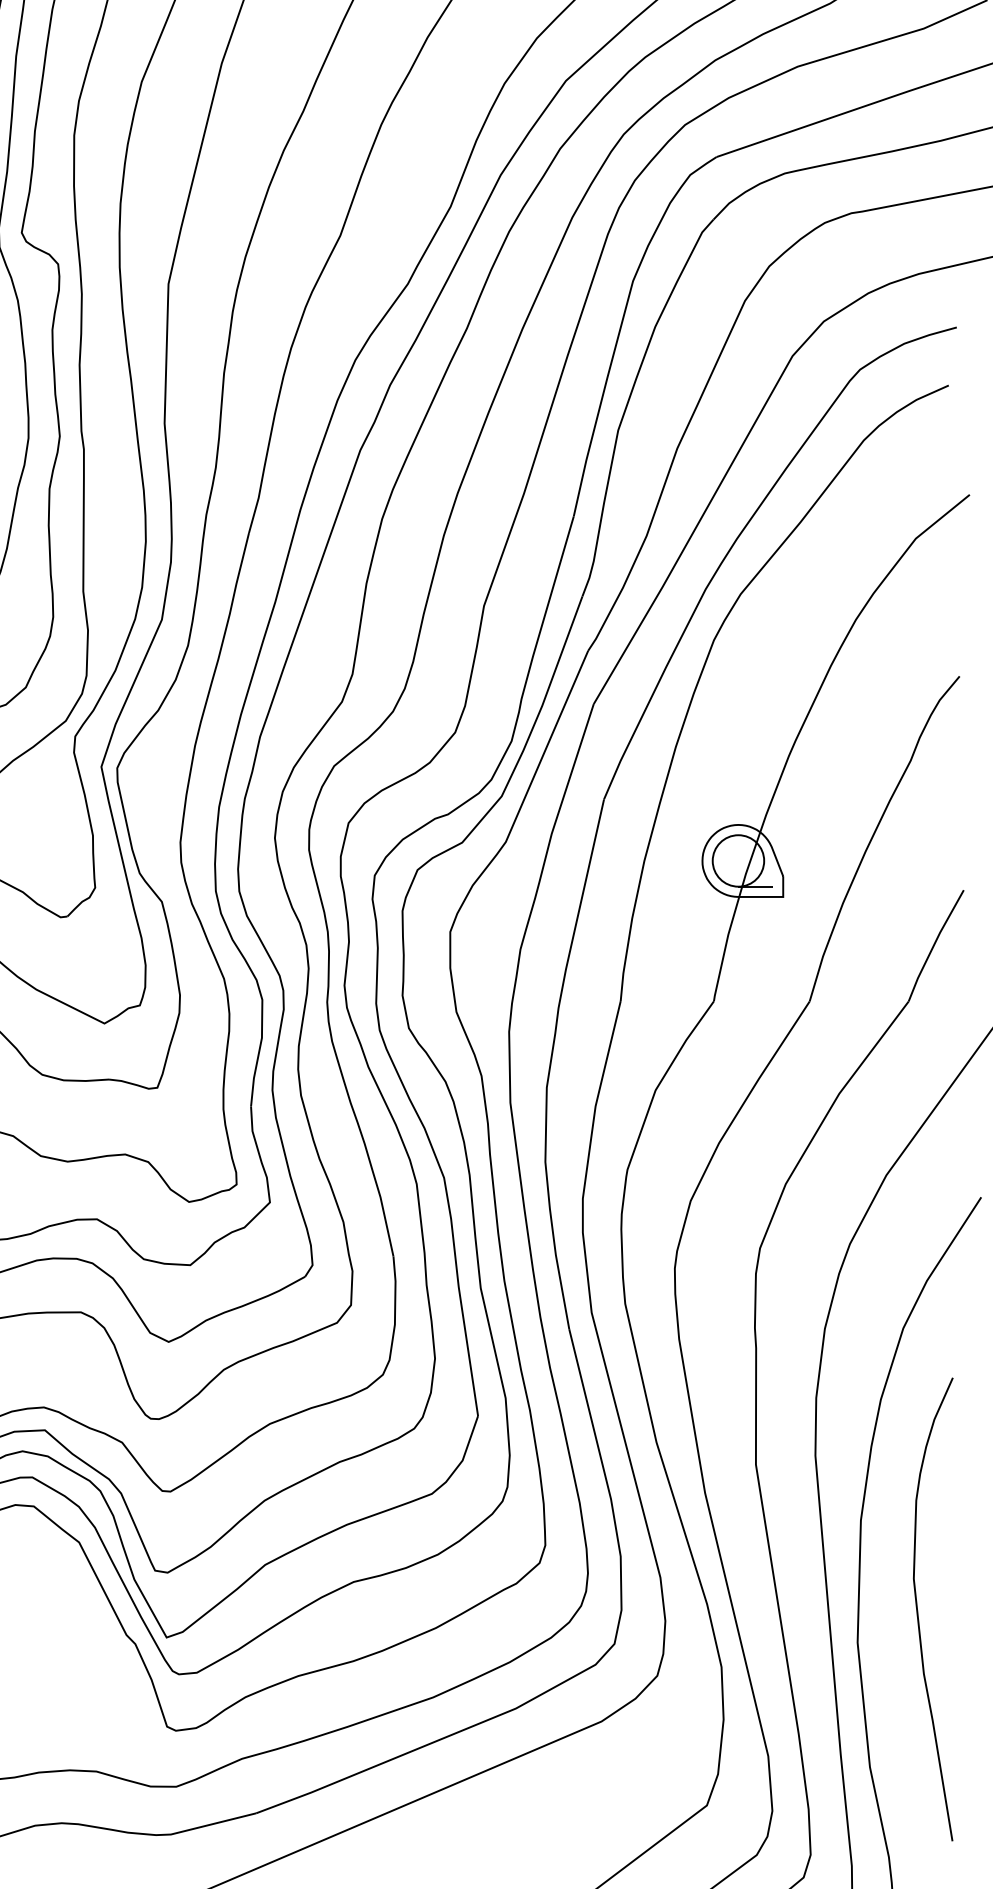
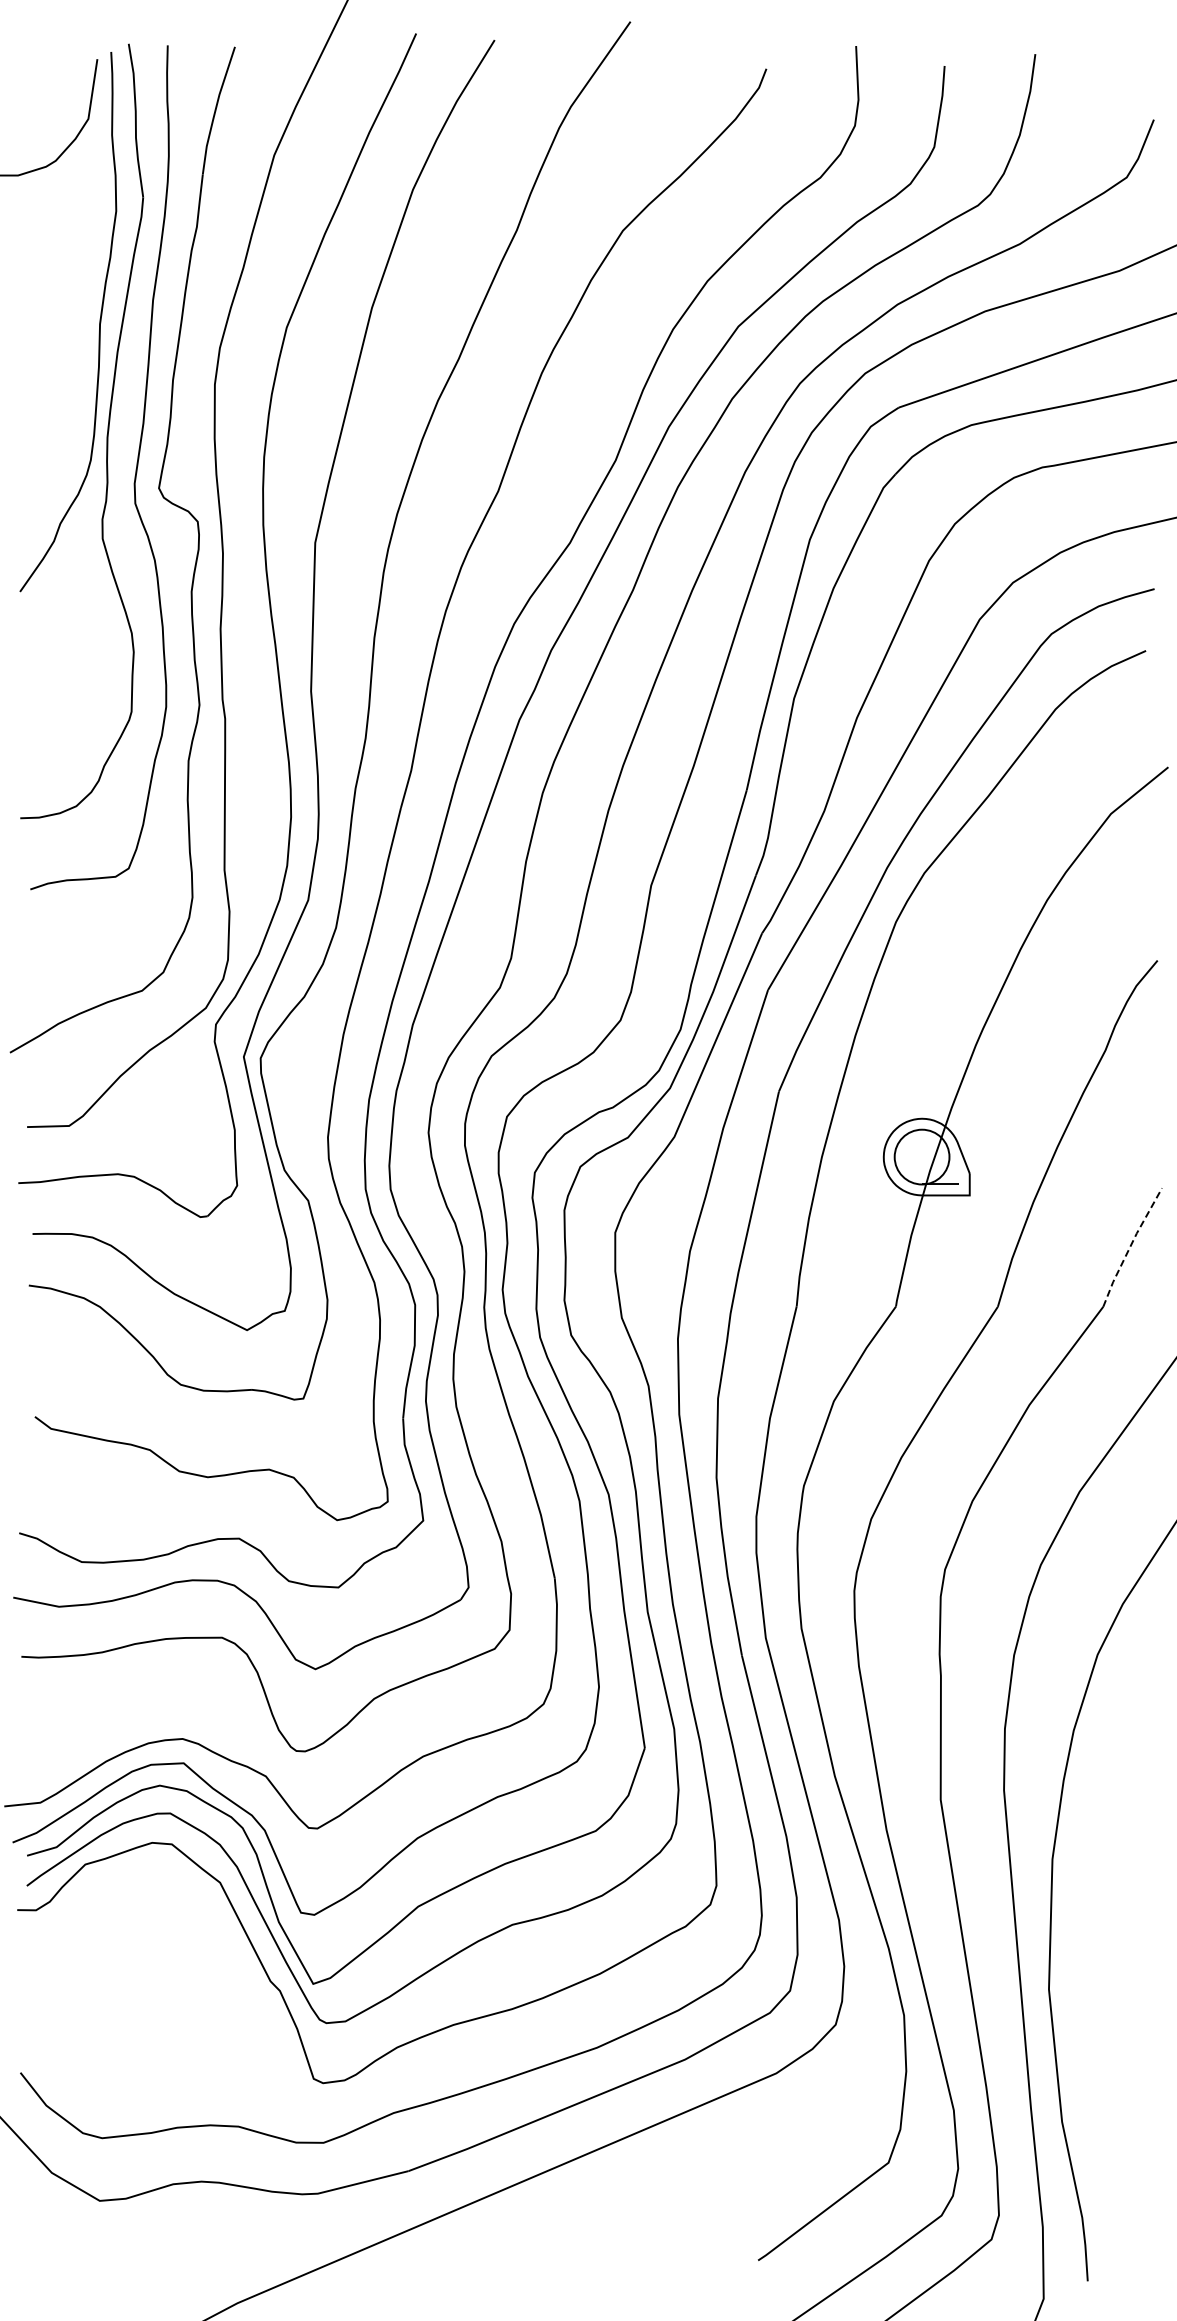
line: (934, 944) -> (1130, 1246), solid -> dashed
curve: (918, 1608) -> (1113, 1953), removed

